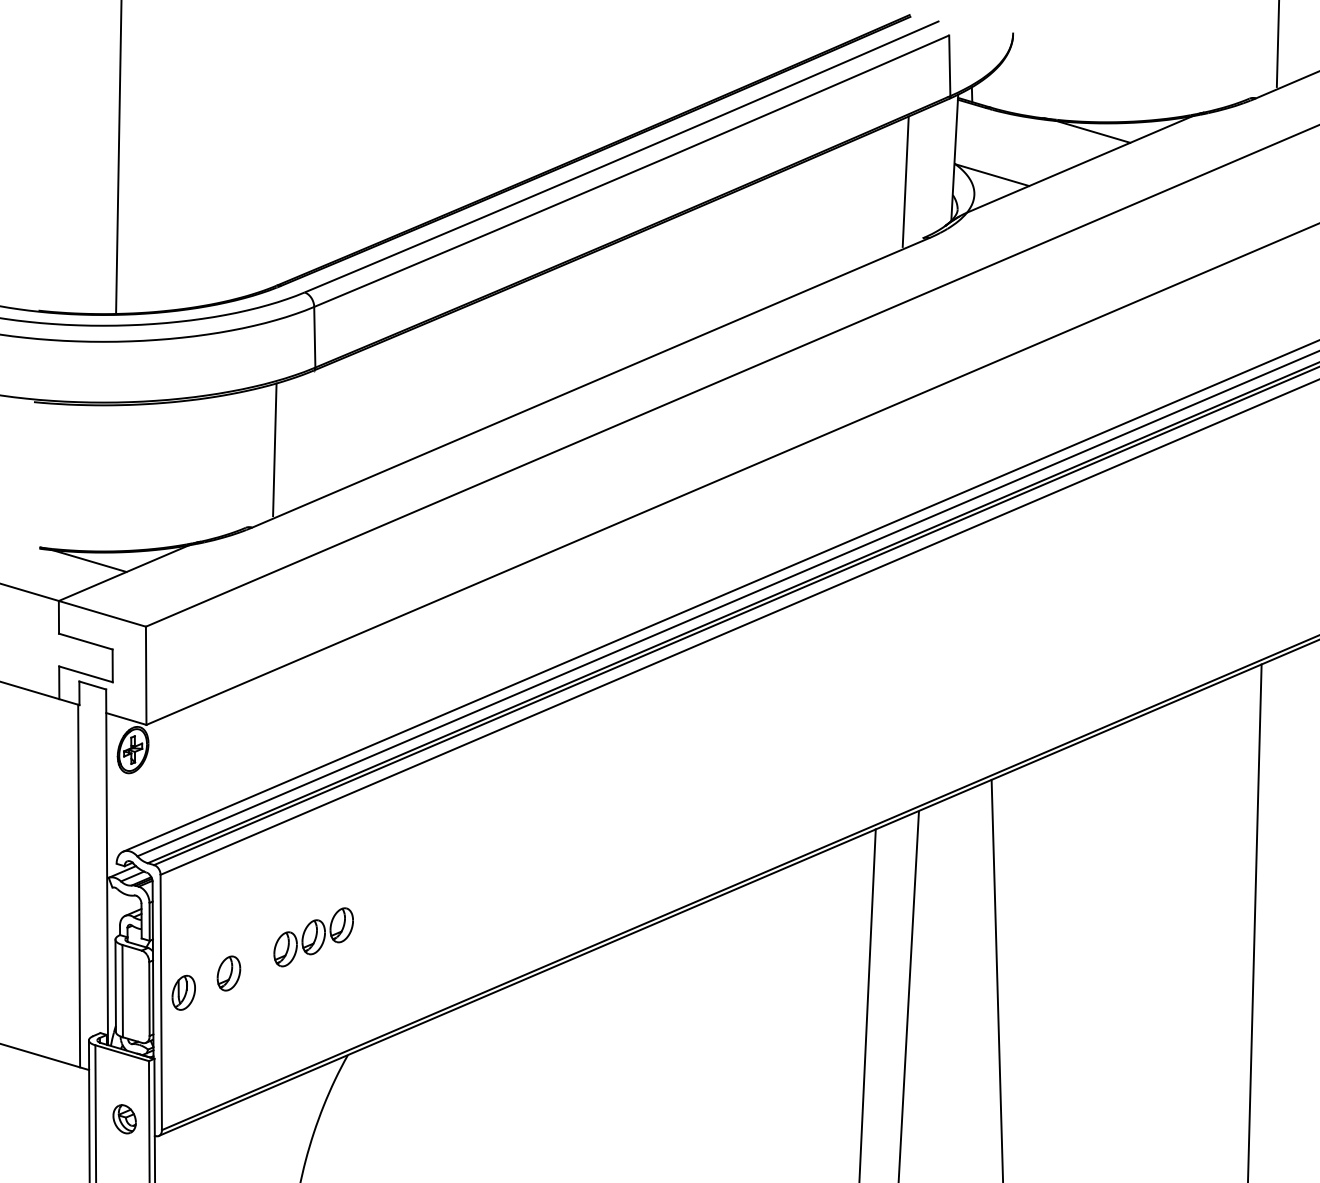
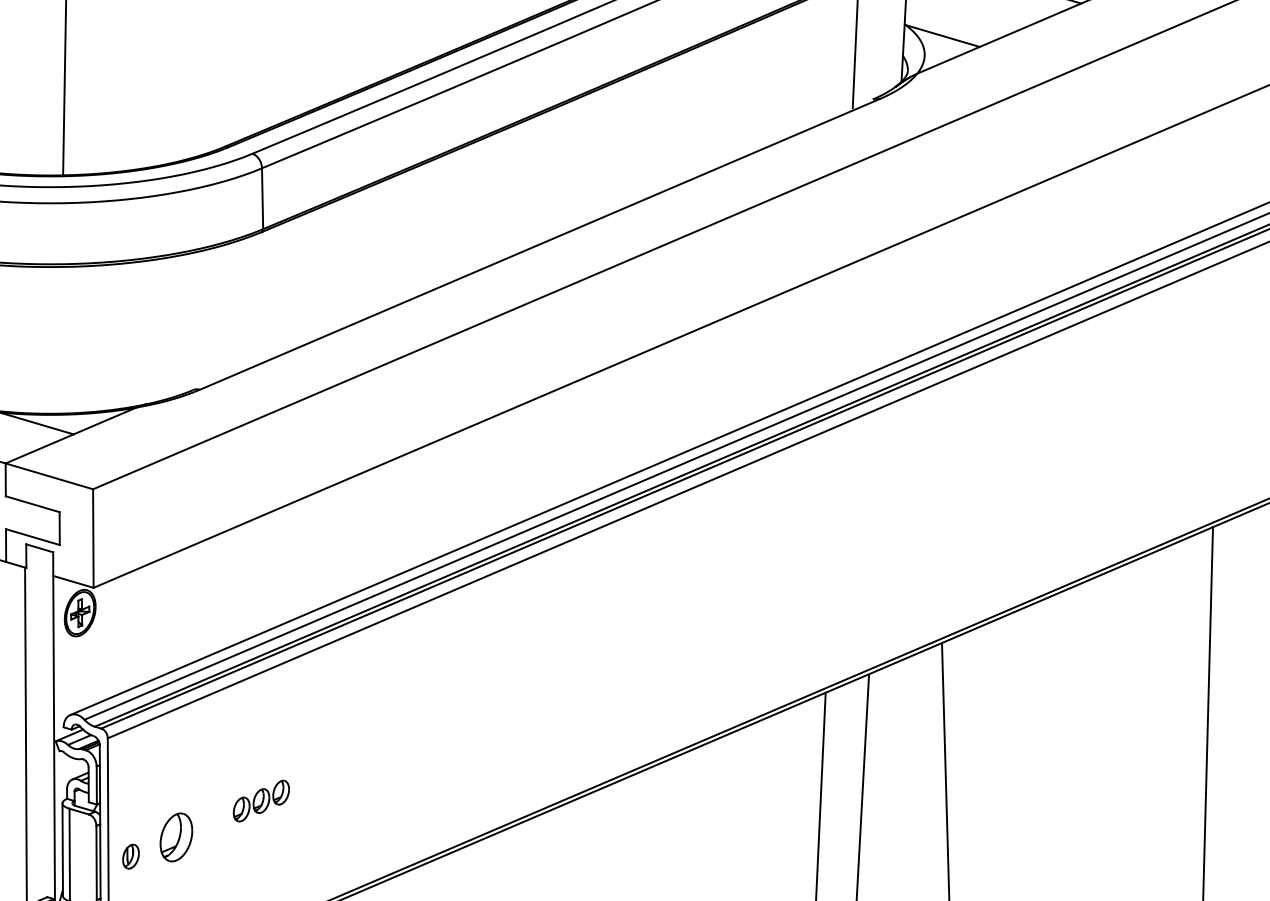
line: (274, 449) -> (222, 311), removed
part: (313, 937) -> (261, 801), size x0.7
part: (228, 973) -> (175, 837), size x1.4
part: (183, 992) -> (130, 856), size x0.7

